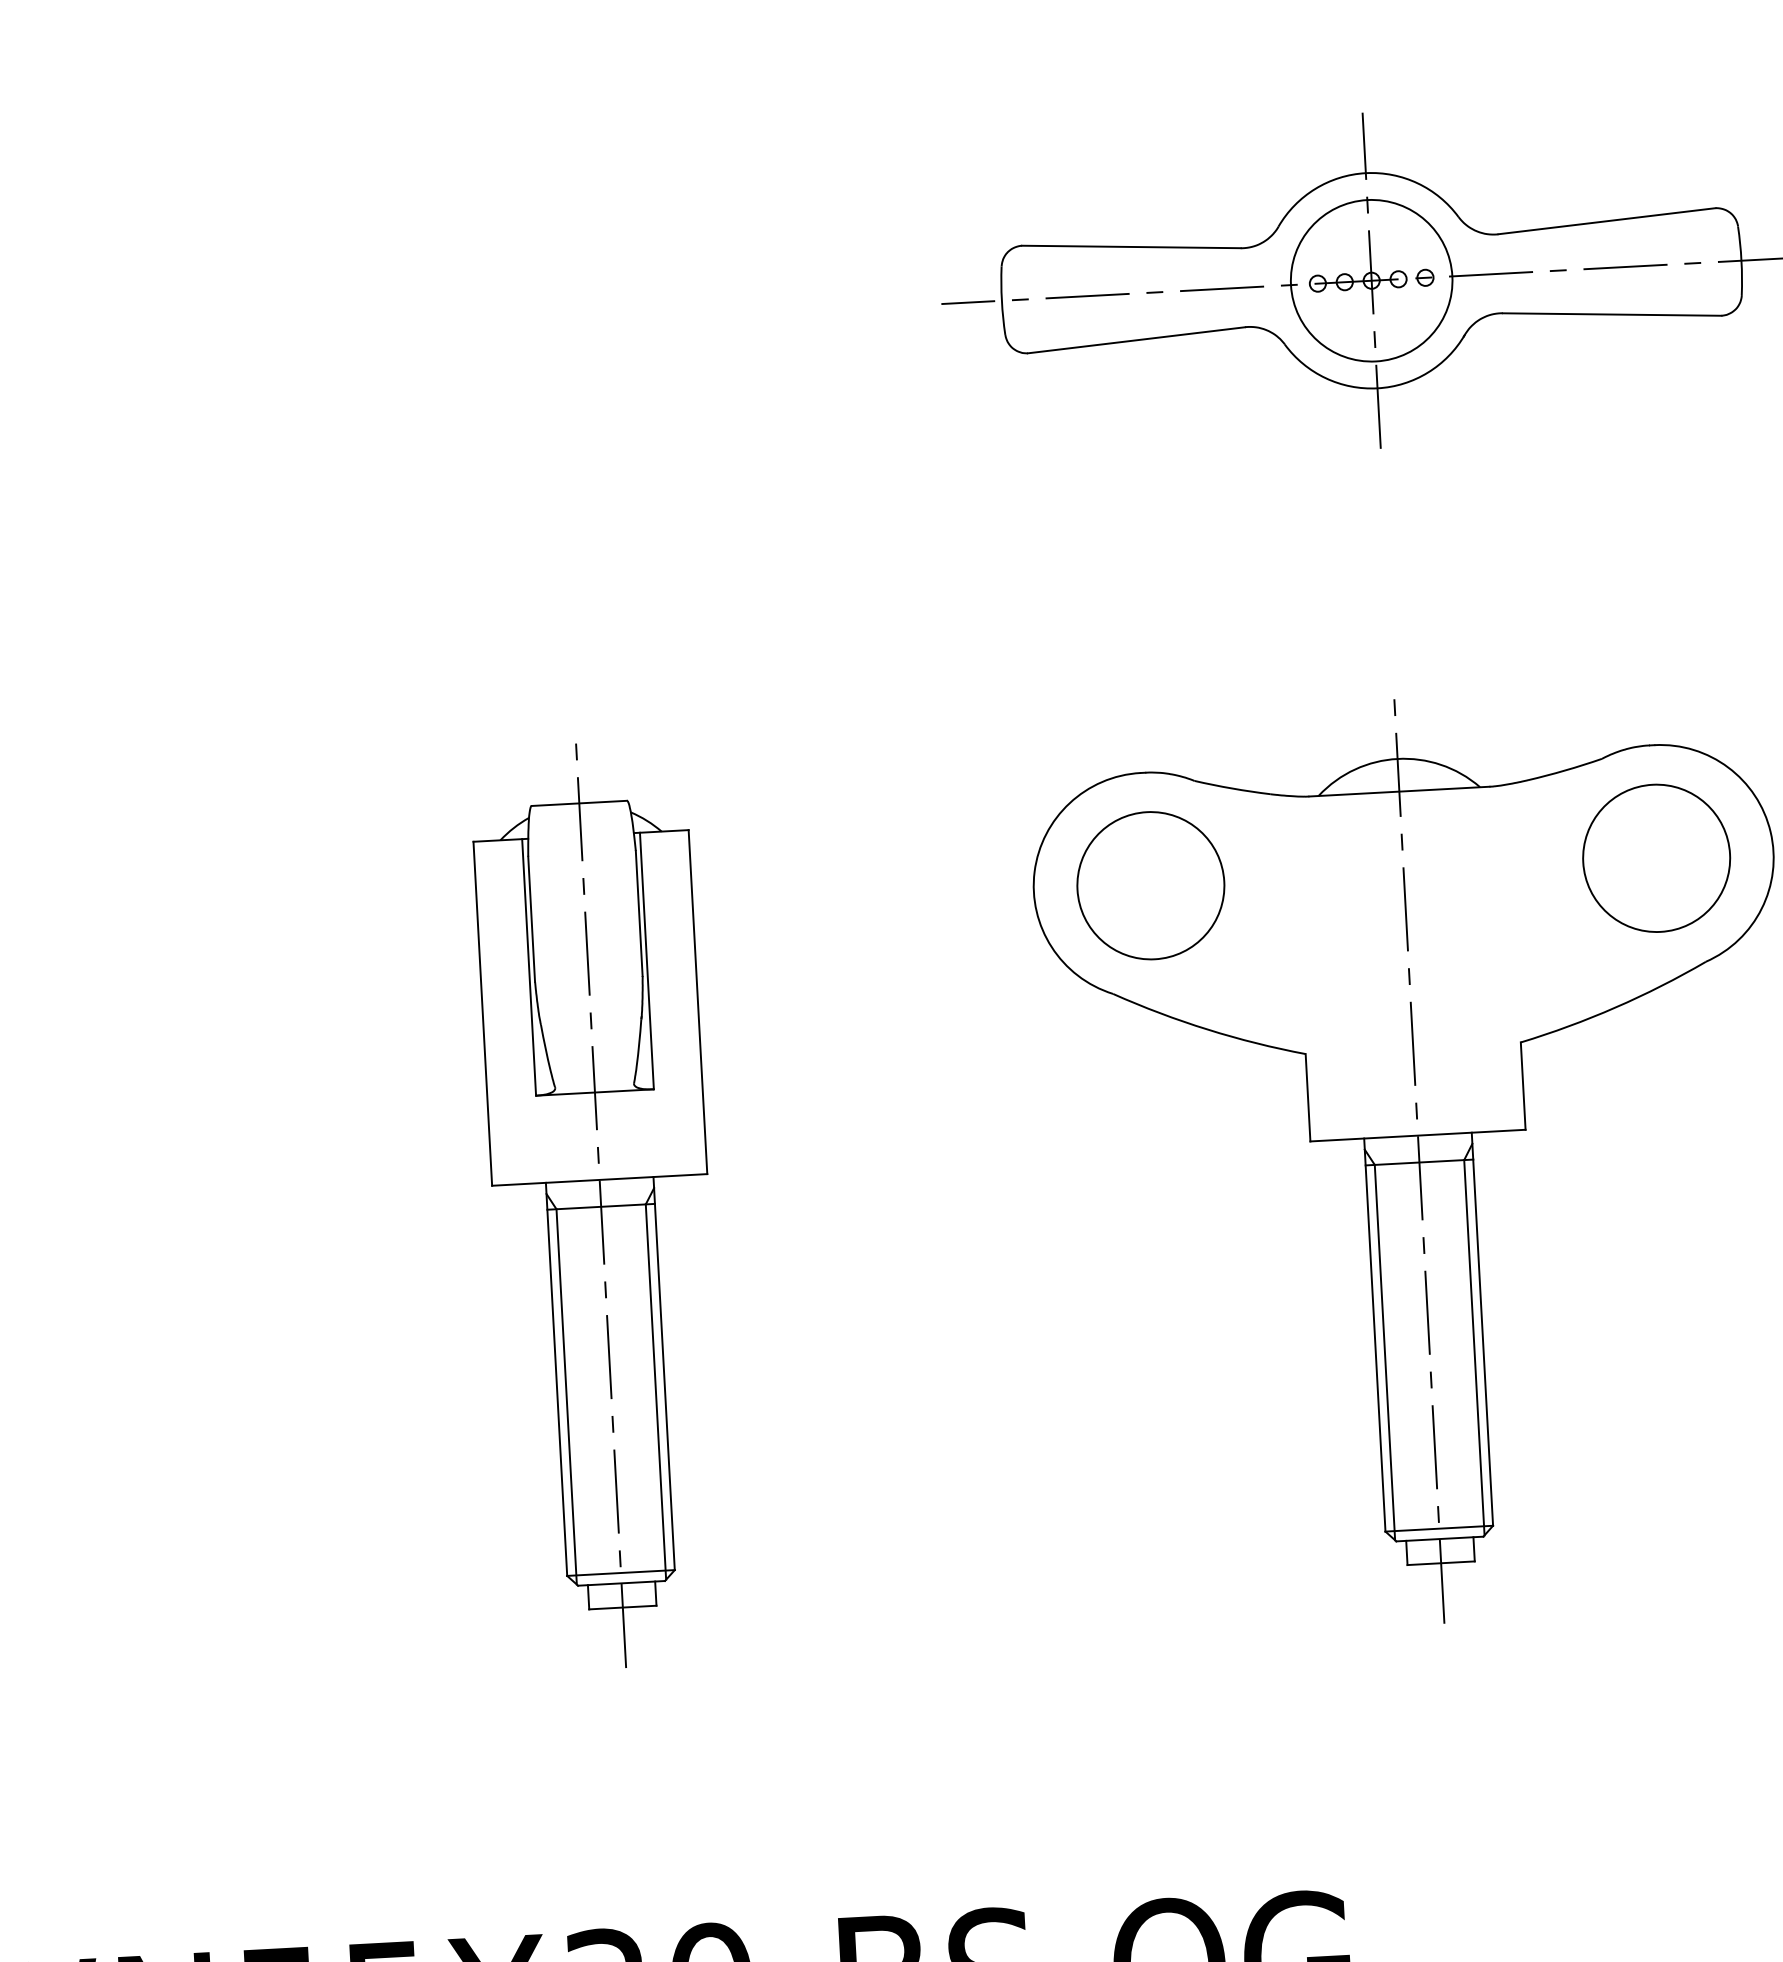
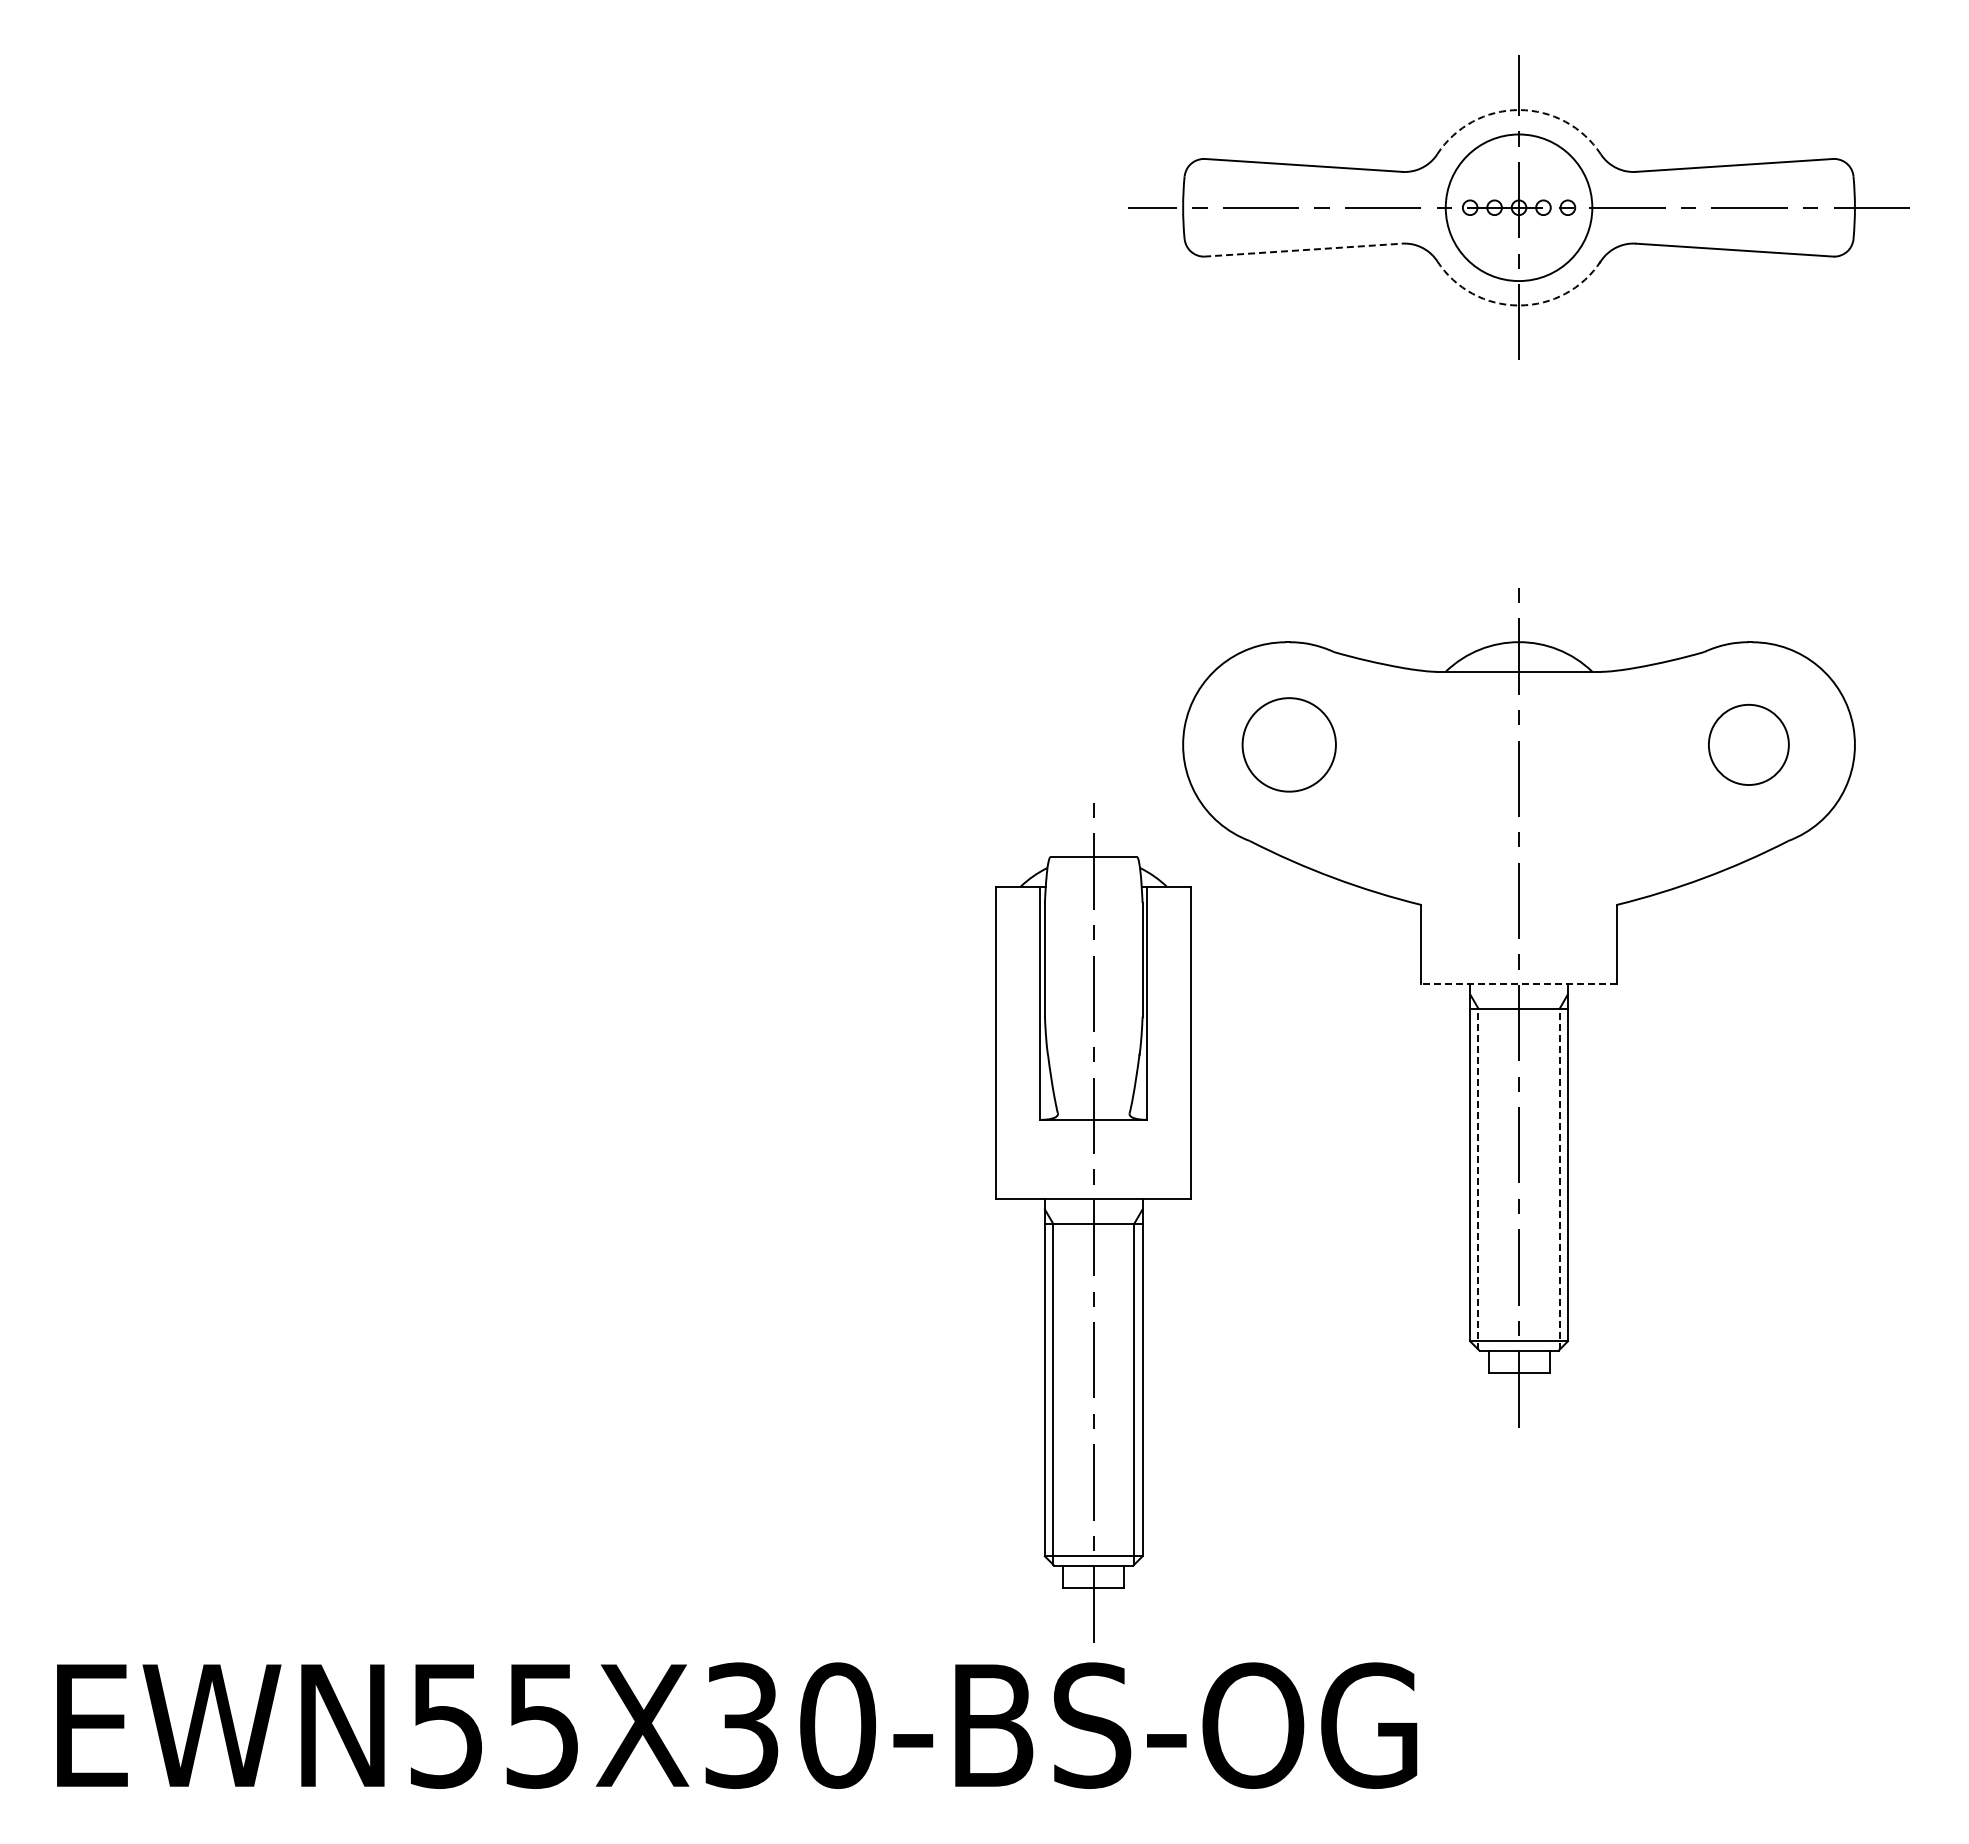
arc: (1366, 173) -> (1519, 110), solid -> dashed
line: (1136, 340) -> (1303, 250), solid -> dashed
arc: (1378, 388) -> (1519, 305), solid -> dashed
part: (1656, 857) -> (1748, 744), size x0.6
part: (1149, 885) -> (1288, 744), size x0.7
line: (1418, 1135) -> (1519, 984), solid -> dashed
part: (600, 1205) -> (1093, 1222), moved
line: (1474, 1346) -> (1559, 1178), solid -> dashed
line: (1384, 1351) -> (1478, 1178), solid -> dashed

